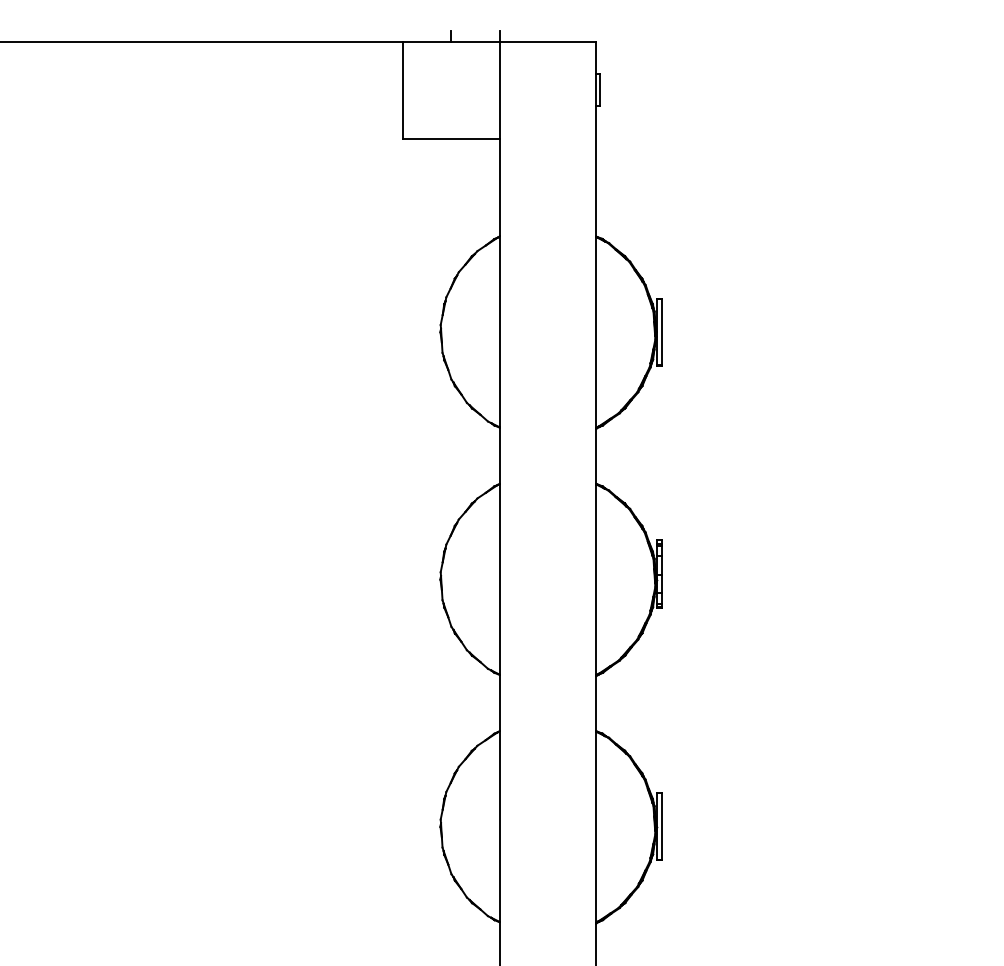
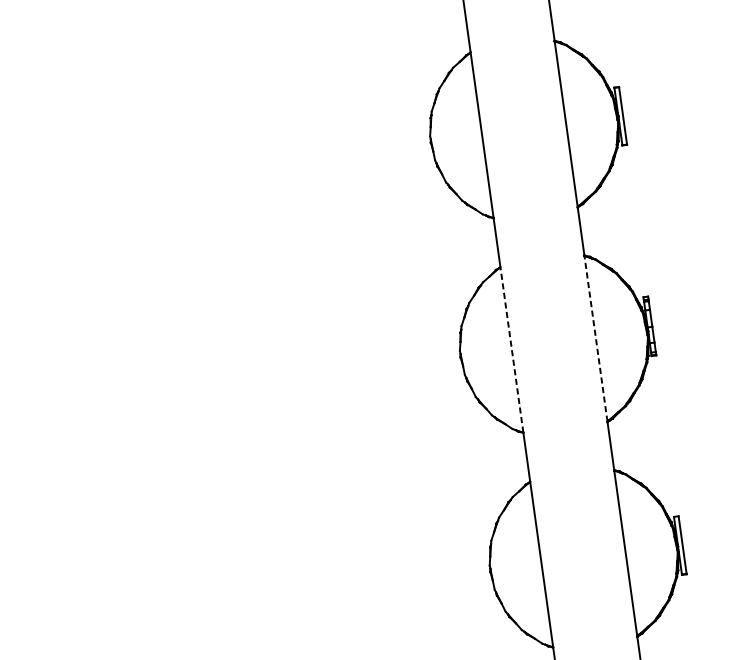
line: (499, 578) -> (511, 349), solid -> dashed
line: (596, 579) -> (596, 338), solid -> dashed

